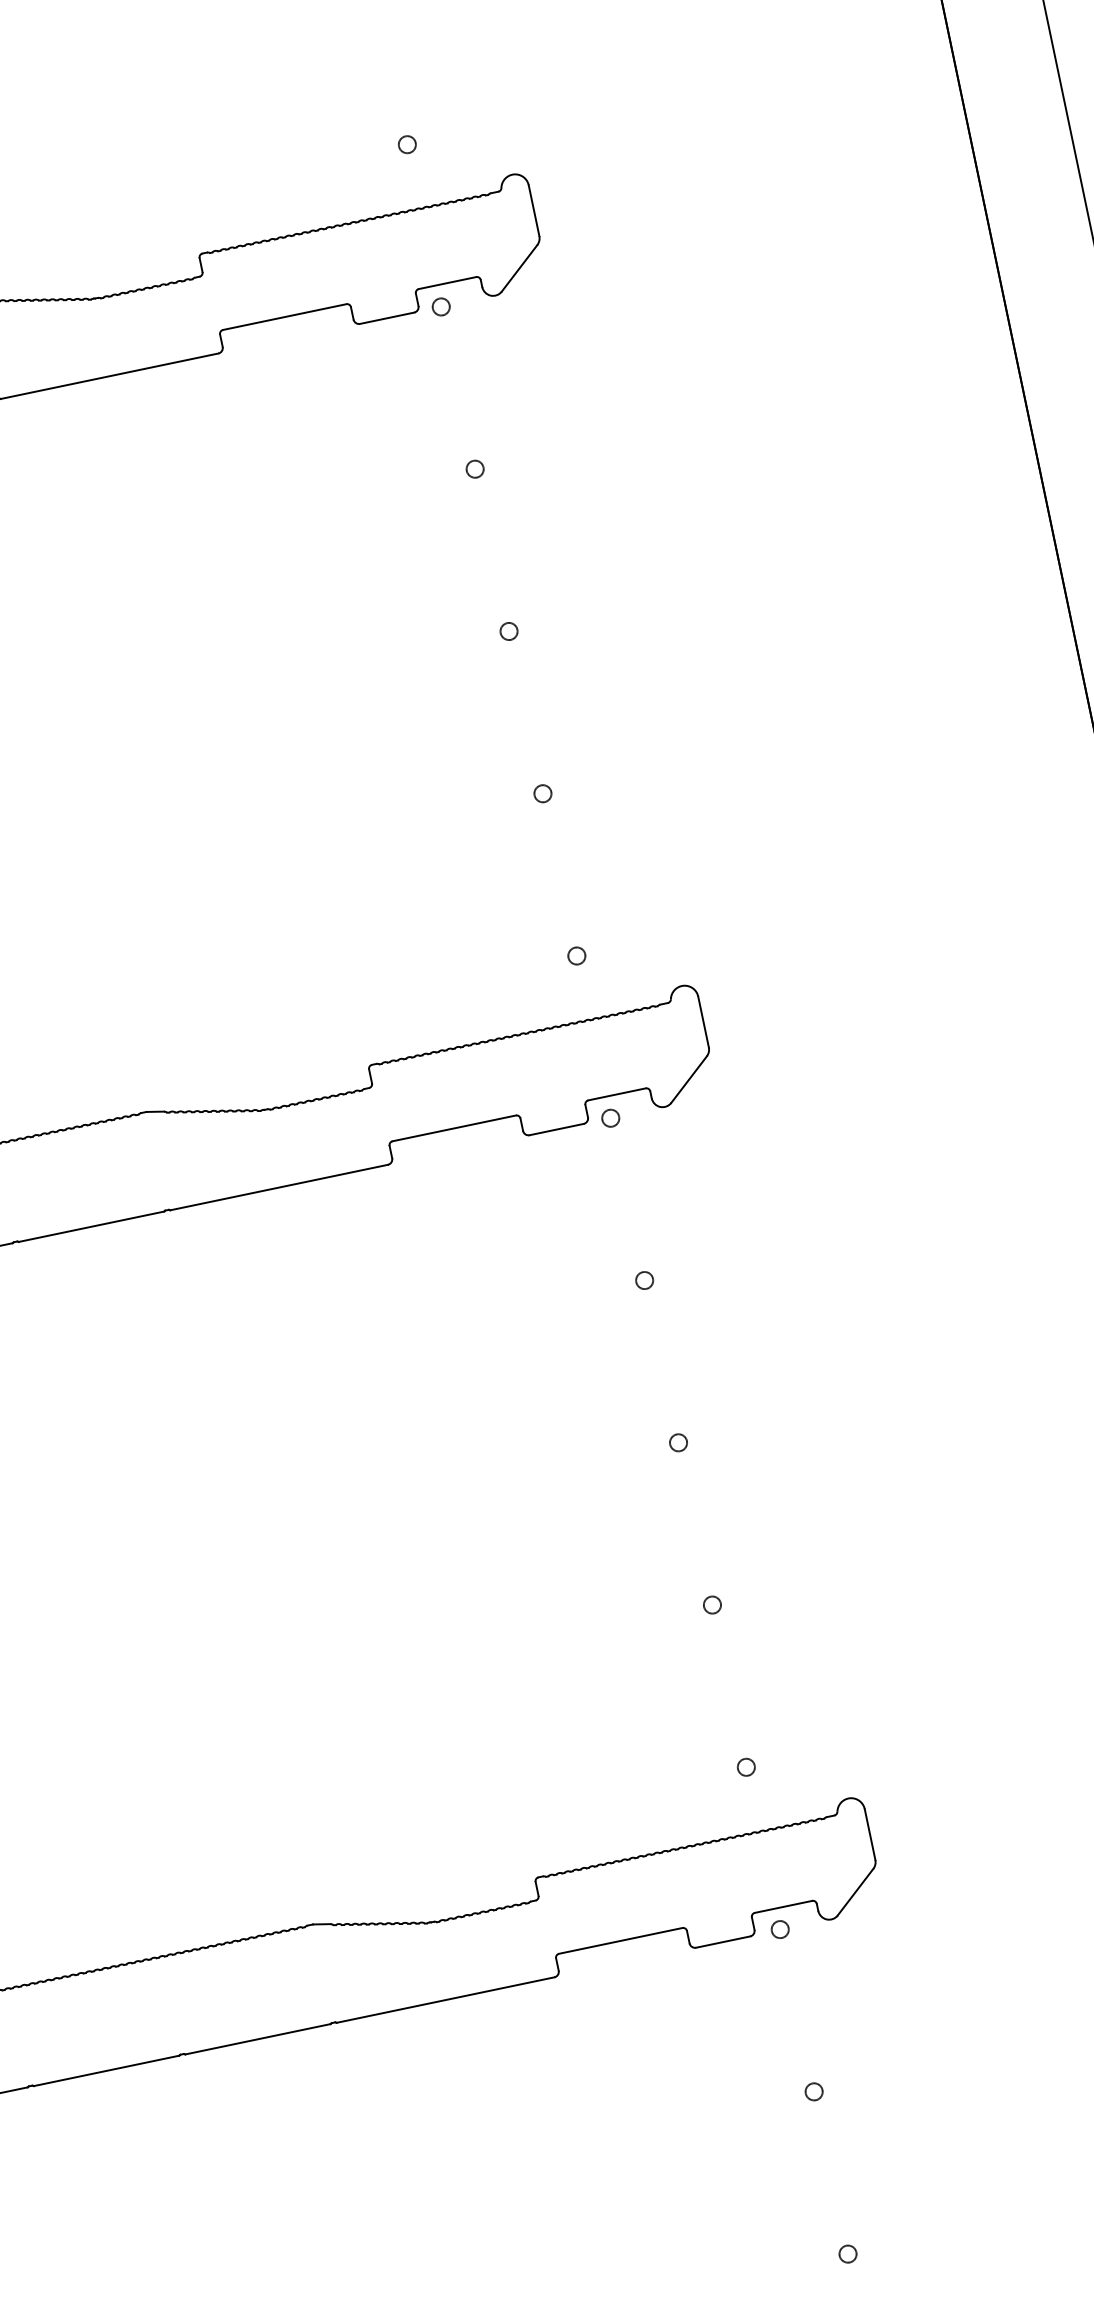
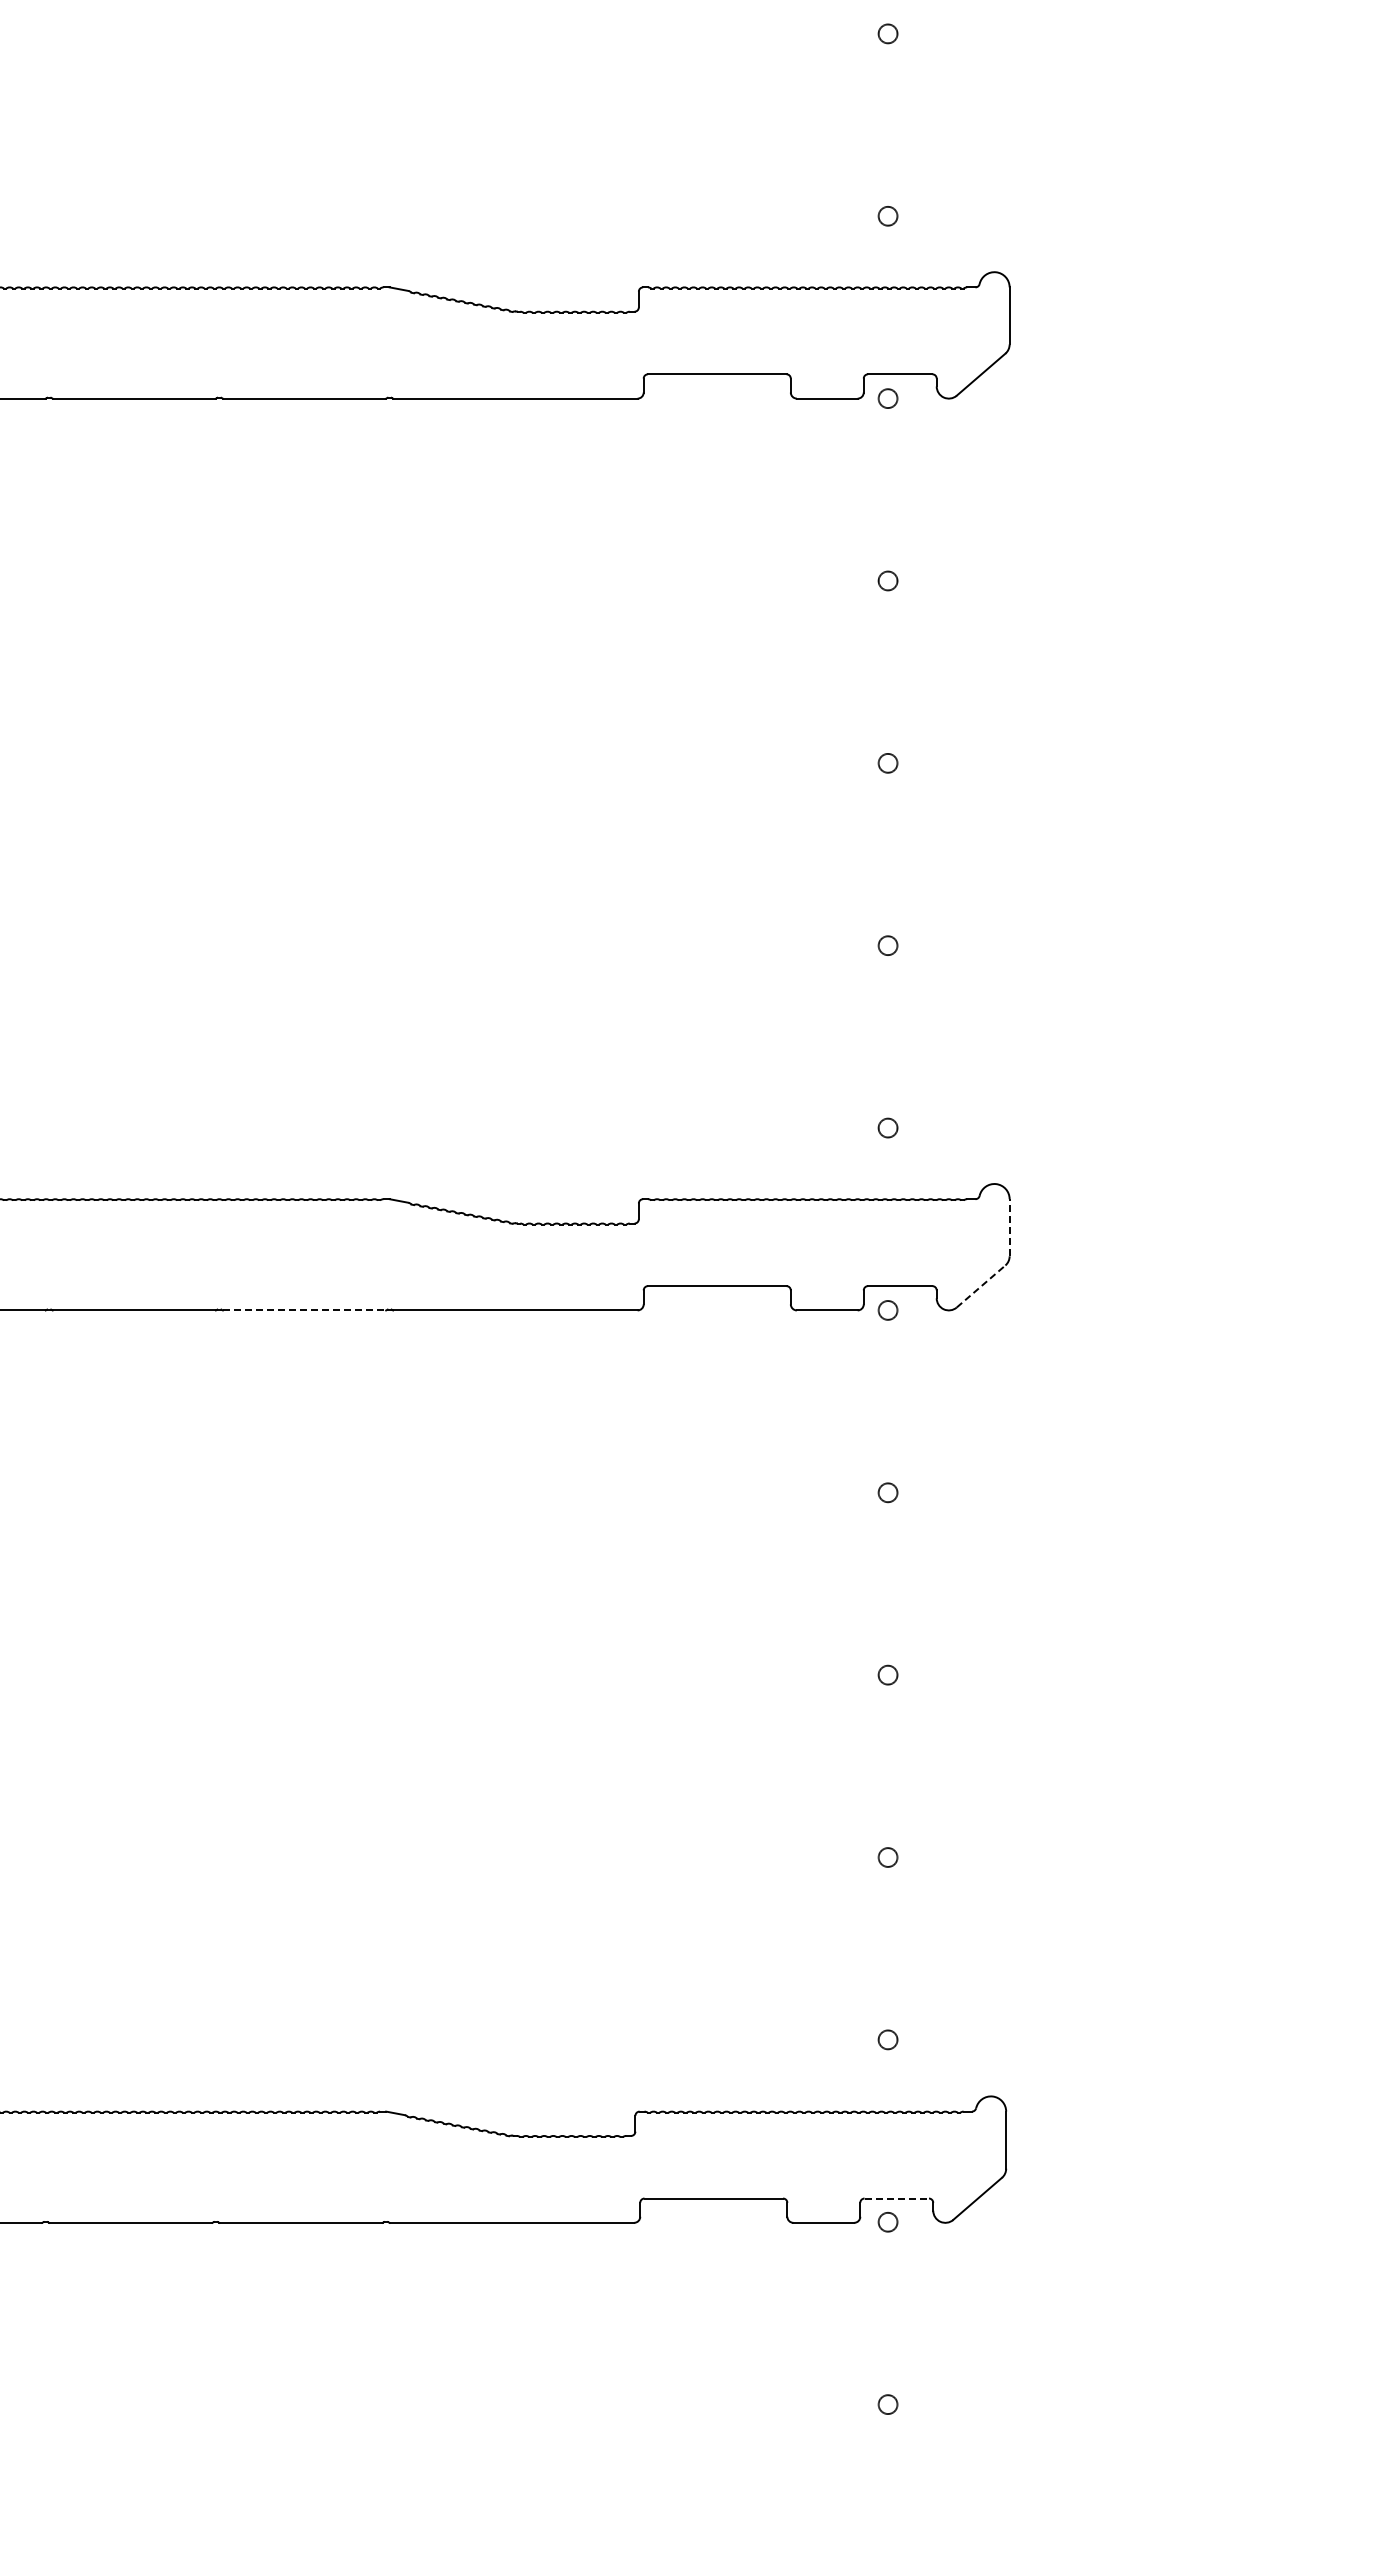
line: (703, 1021) -> (1009, 1227), solid -> dashed
line: (689, 1079) -> (981, 1286), solid -> dashed
line: (91, 1226) -> (304, 1310), solid -> dashed
line: (784, 1906) -> (897, 2198), solid -> dashed

